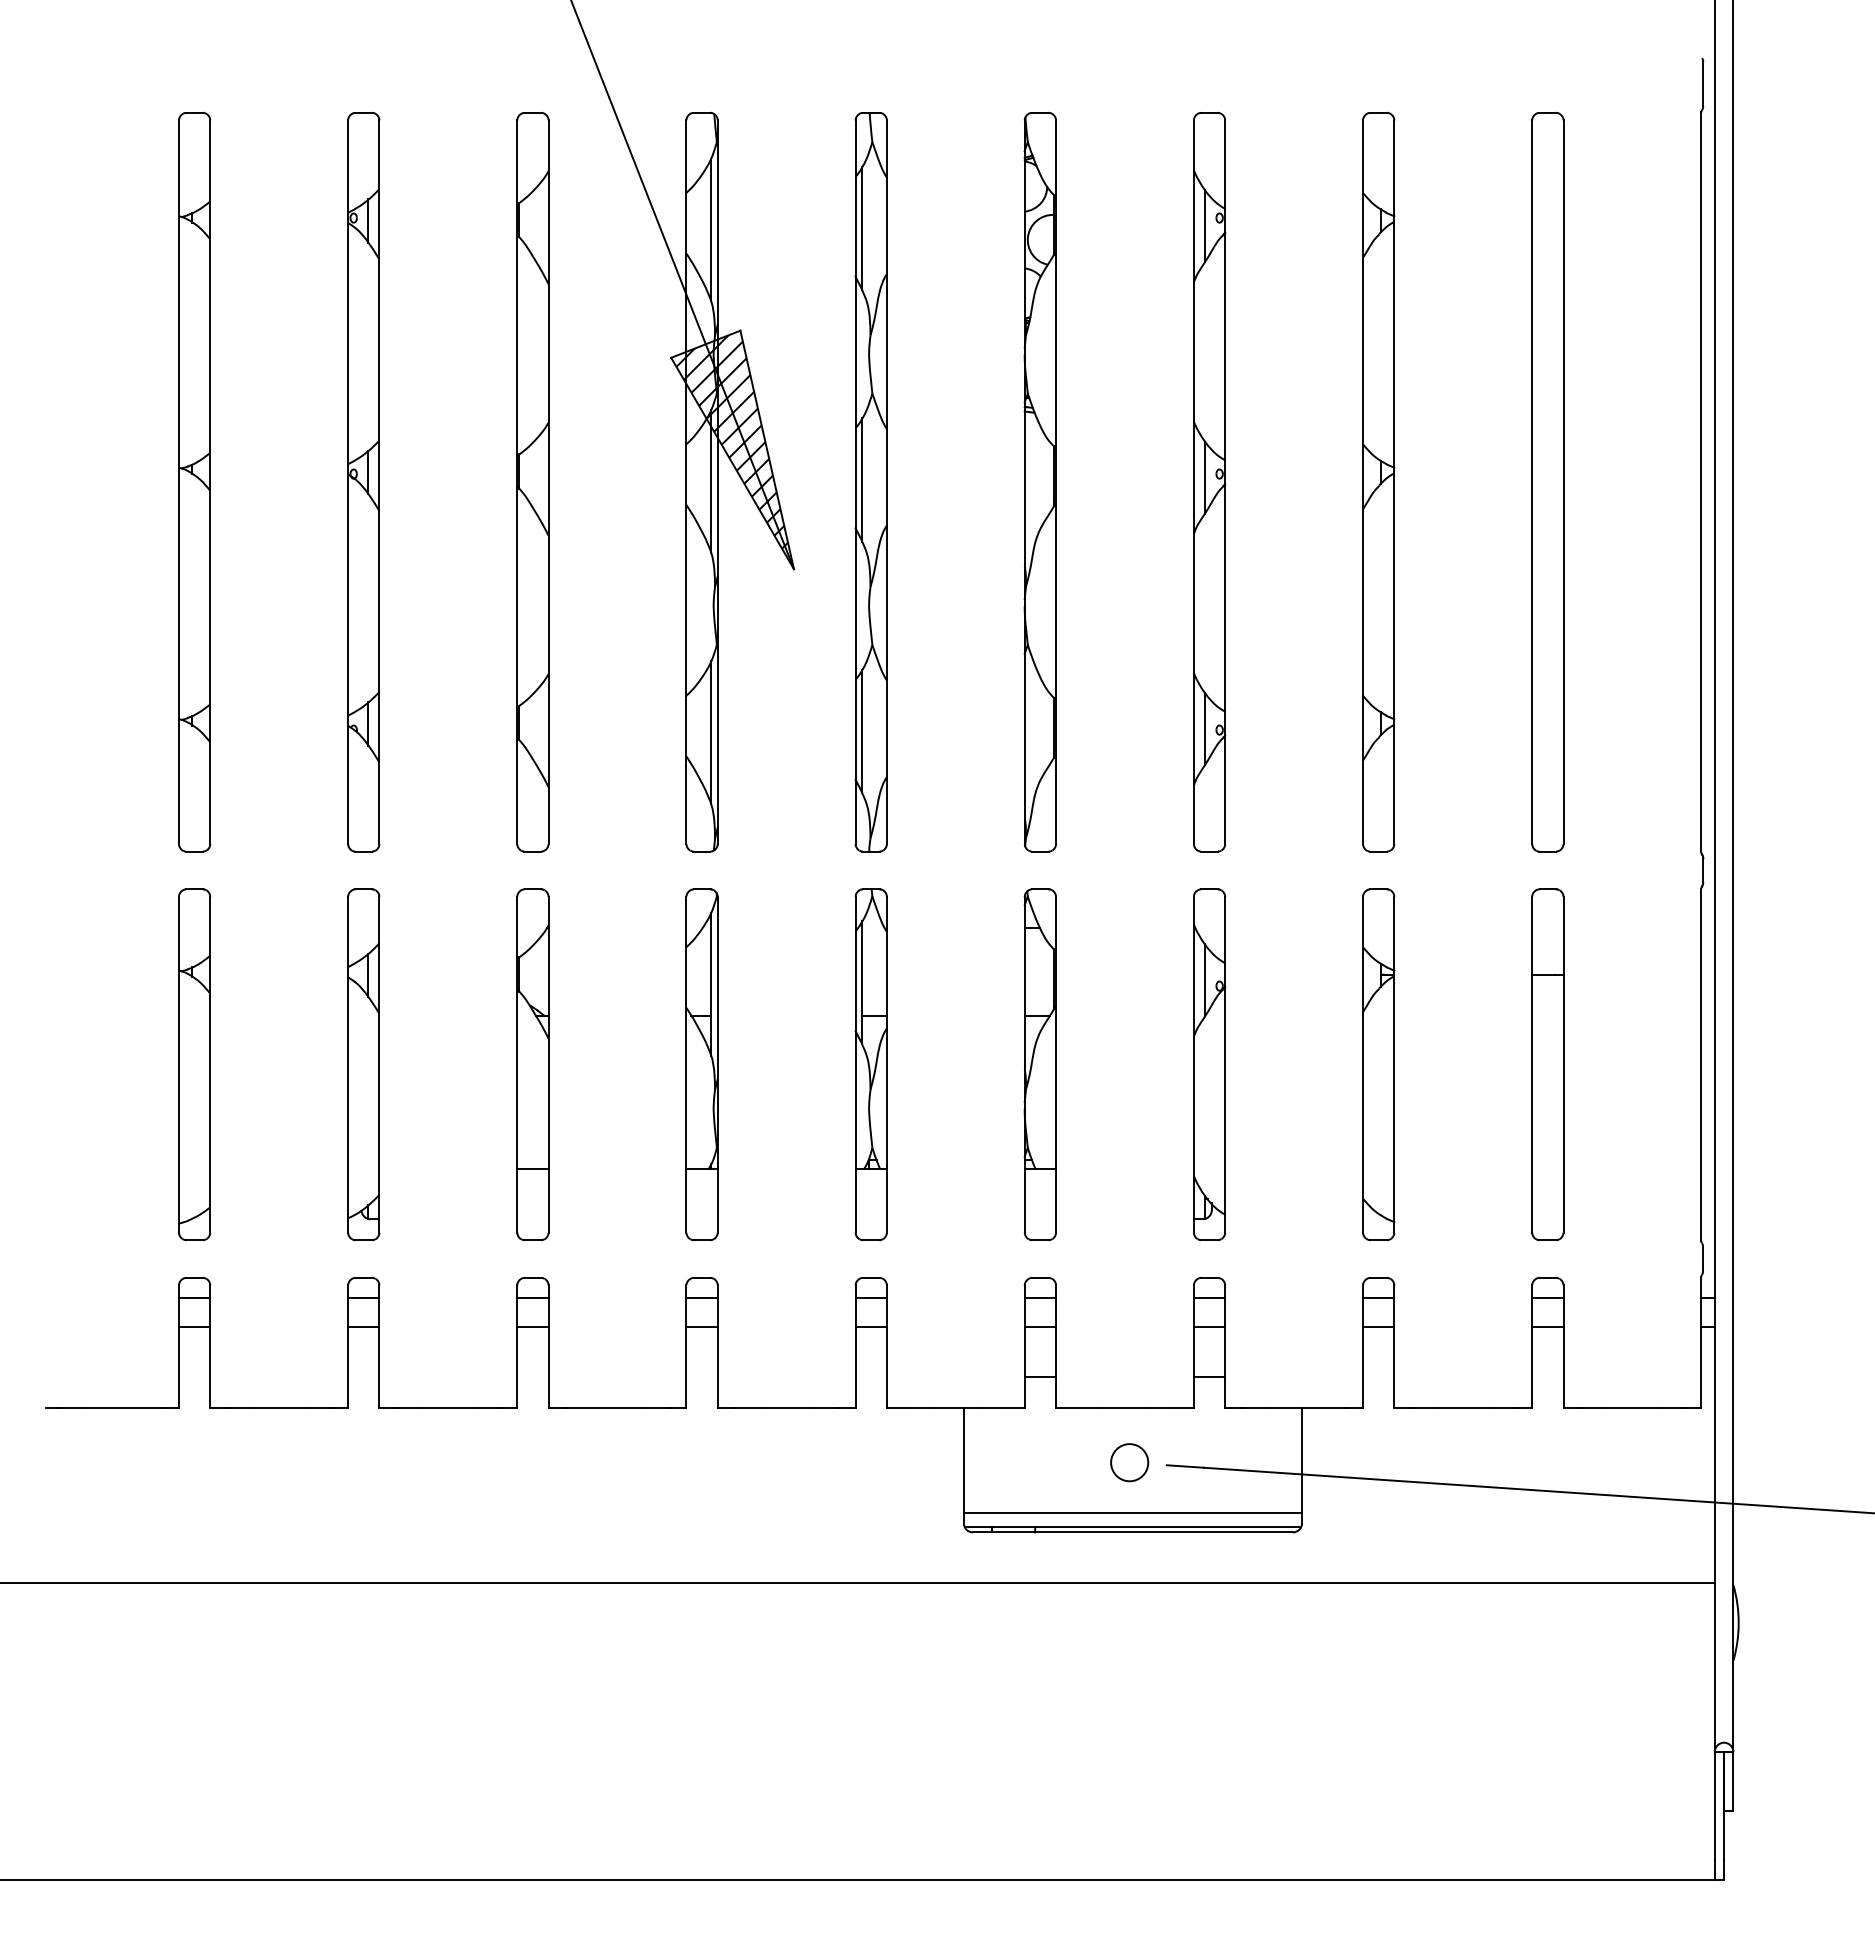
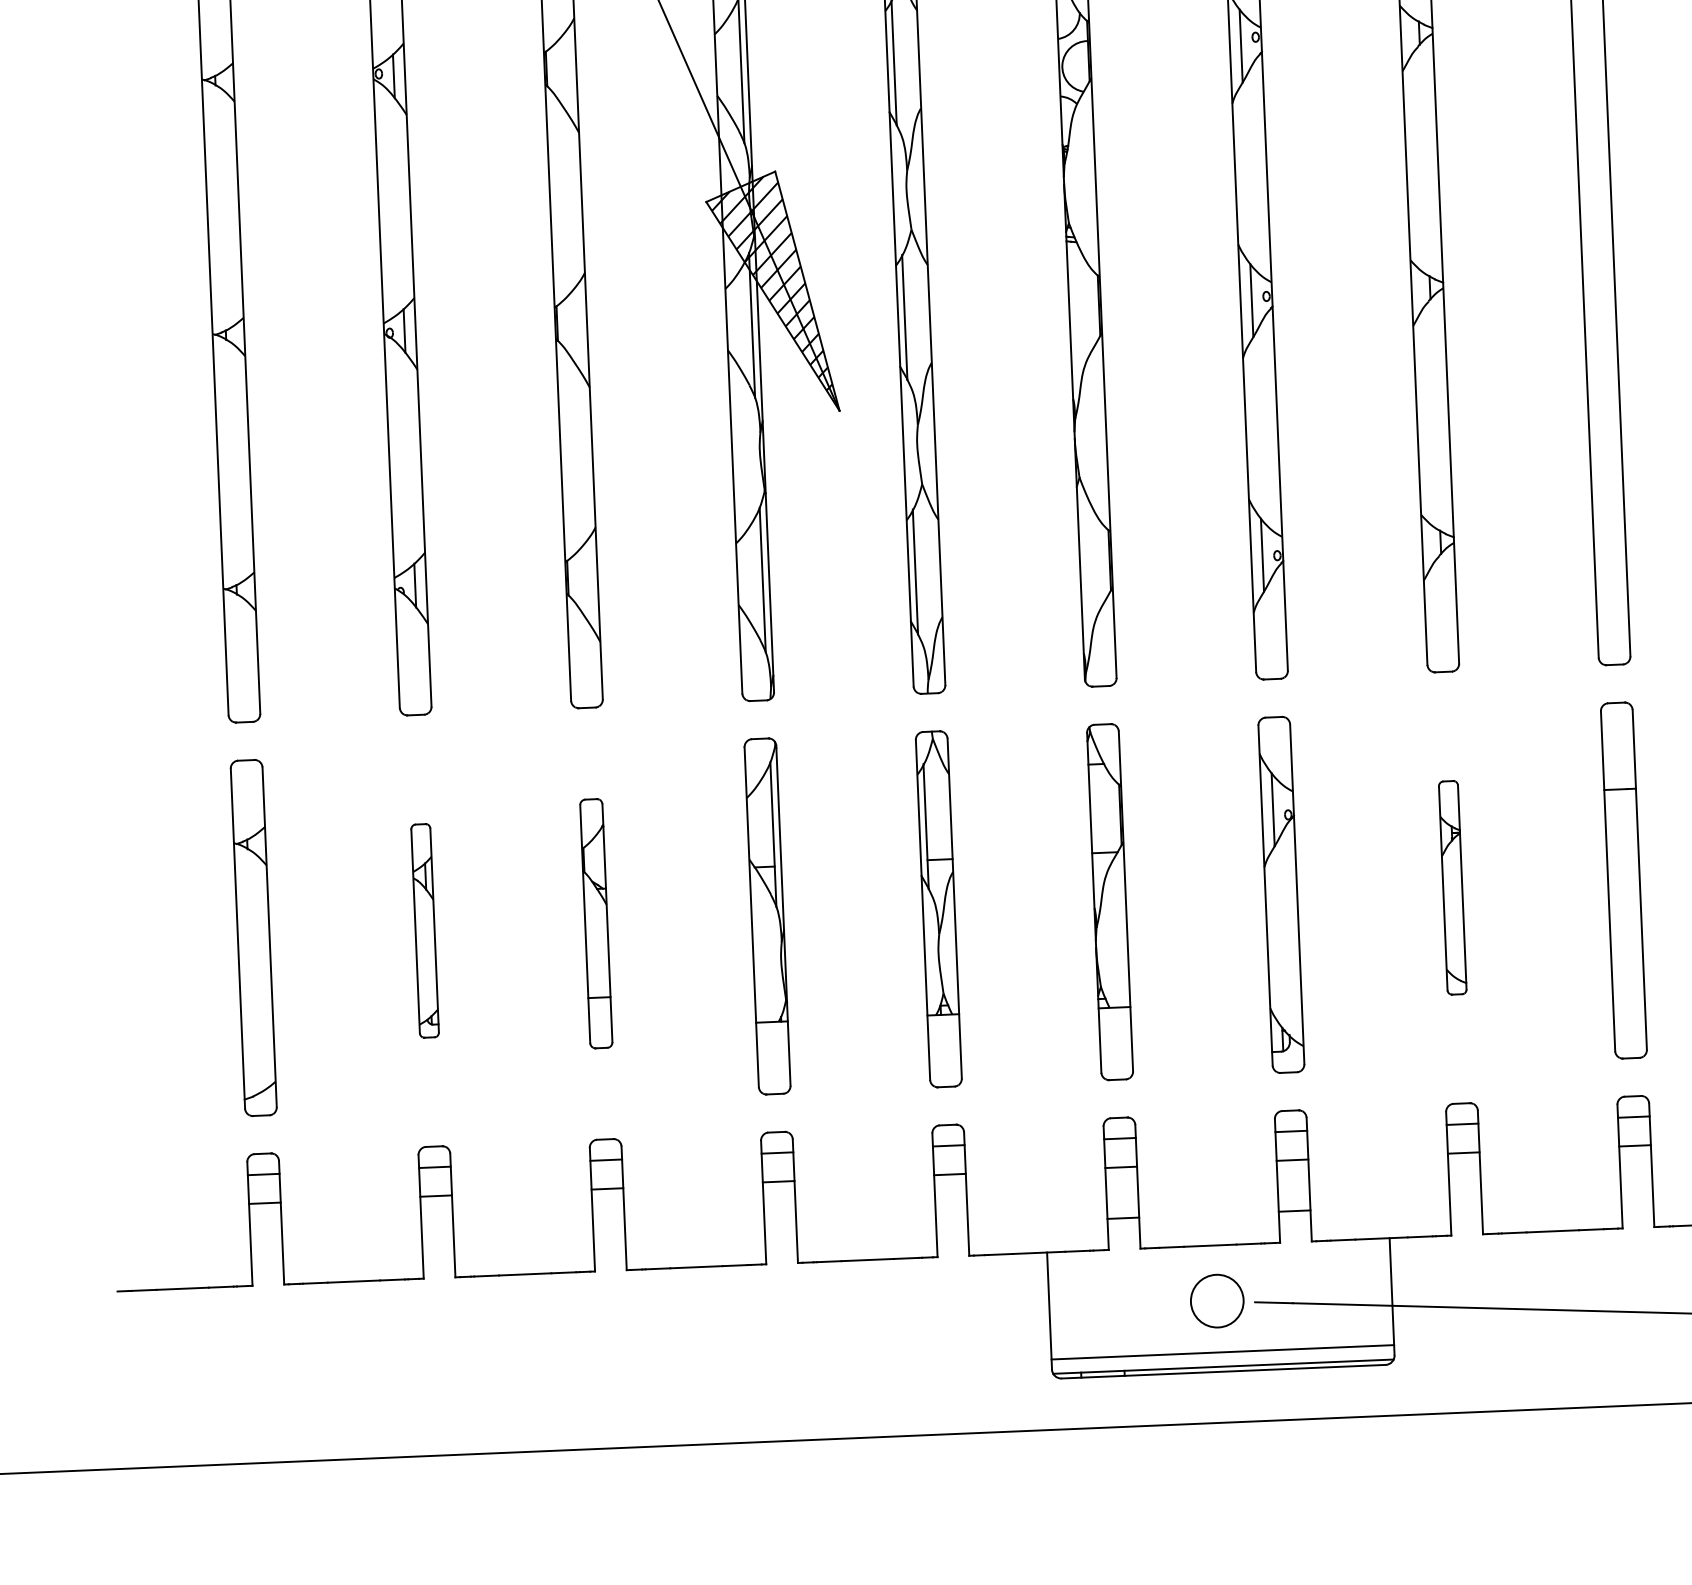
part: (363, 1064) -> (424, 930), size x0.6
part: (532, 1064) -> (595, 923), size x0.7
part: (1378, 1064) -> (1452, 887), size x0.6
circle: (1129, 1462) -> (1217, 1301), size x1.4

